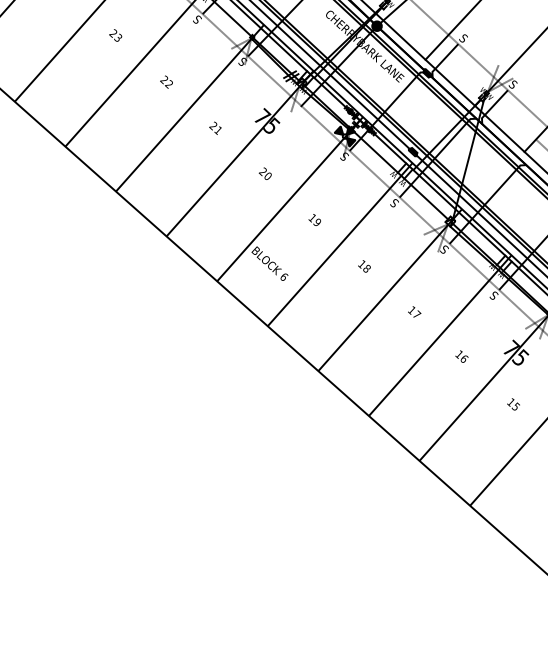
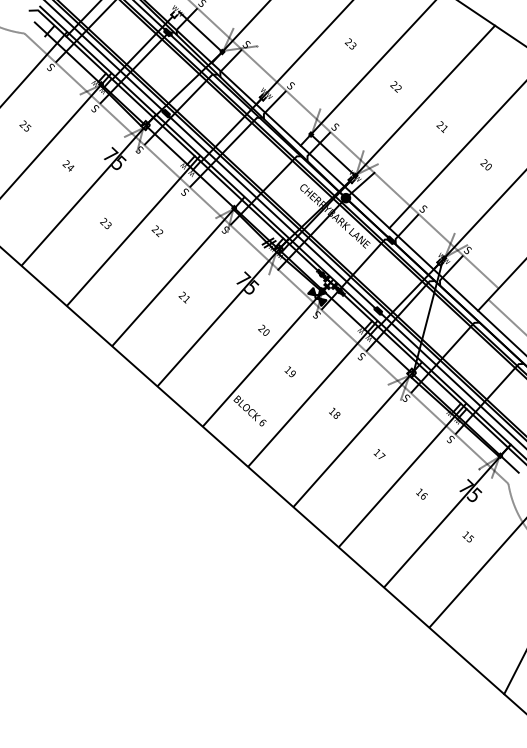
text: (115, 35) -> (105, 223), moved
text: (166, 82) -> (157, 231), moved
text: (214, 128) -> (183, 297), moved
text: (264, 172) -> (263, 329), moved

